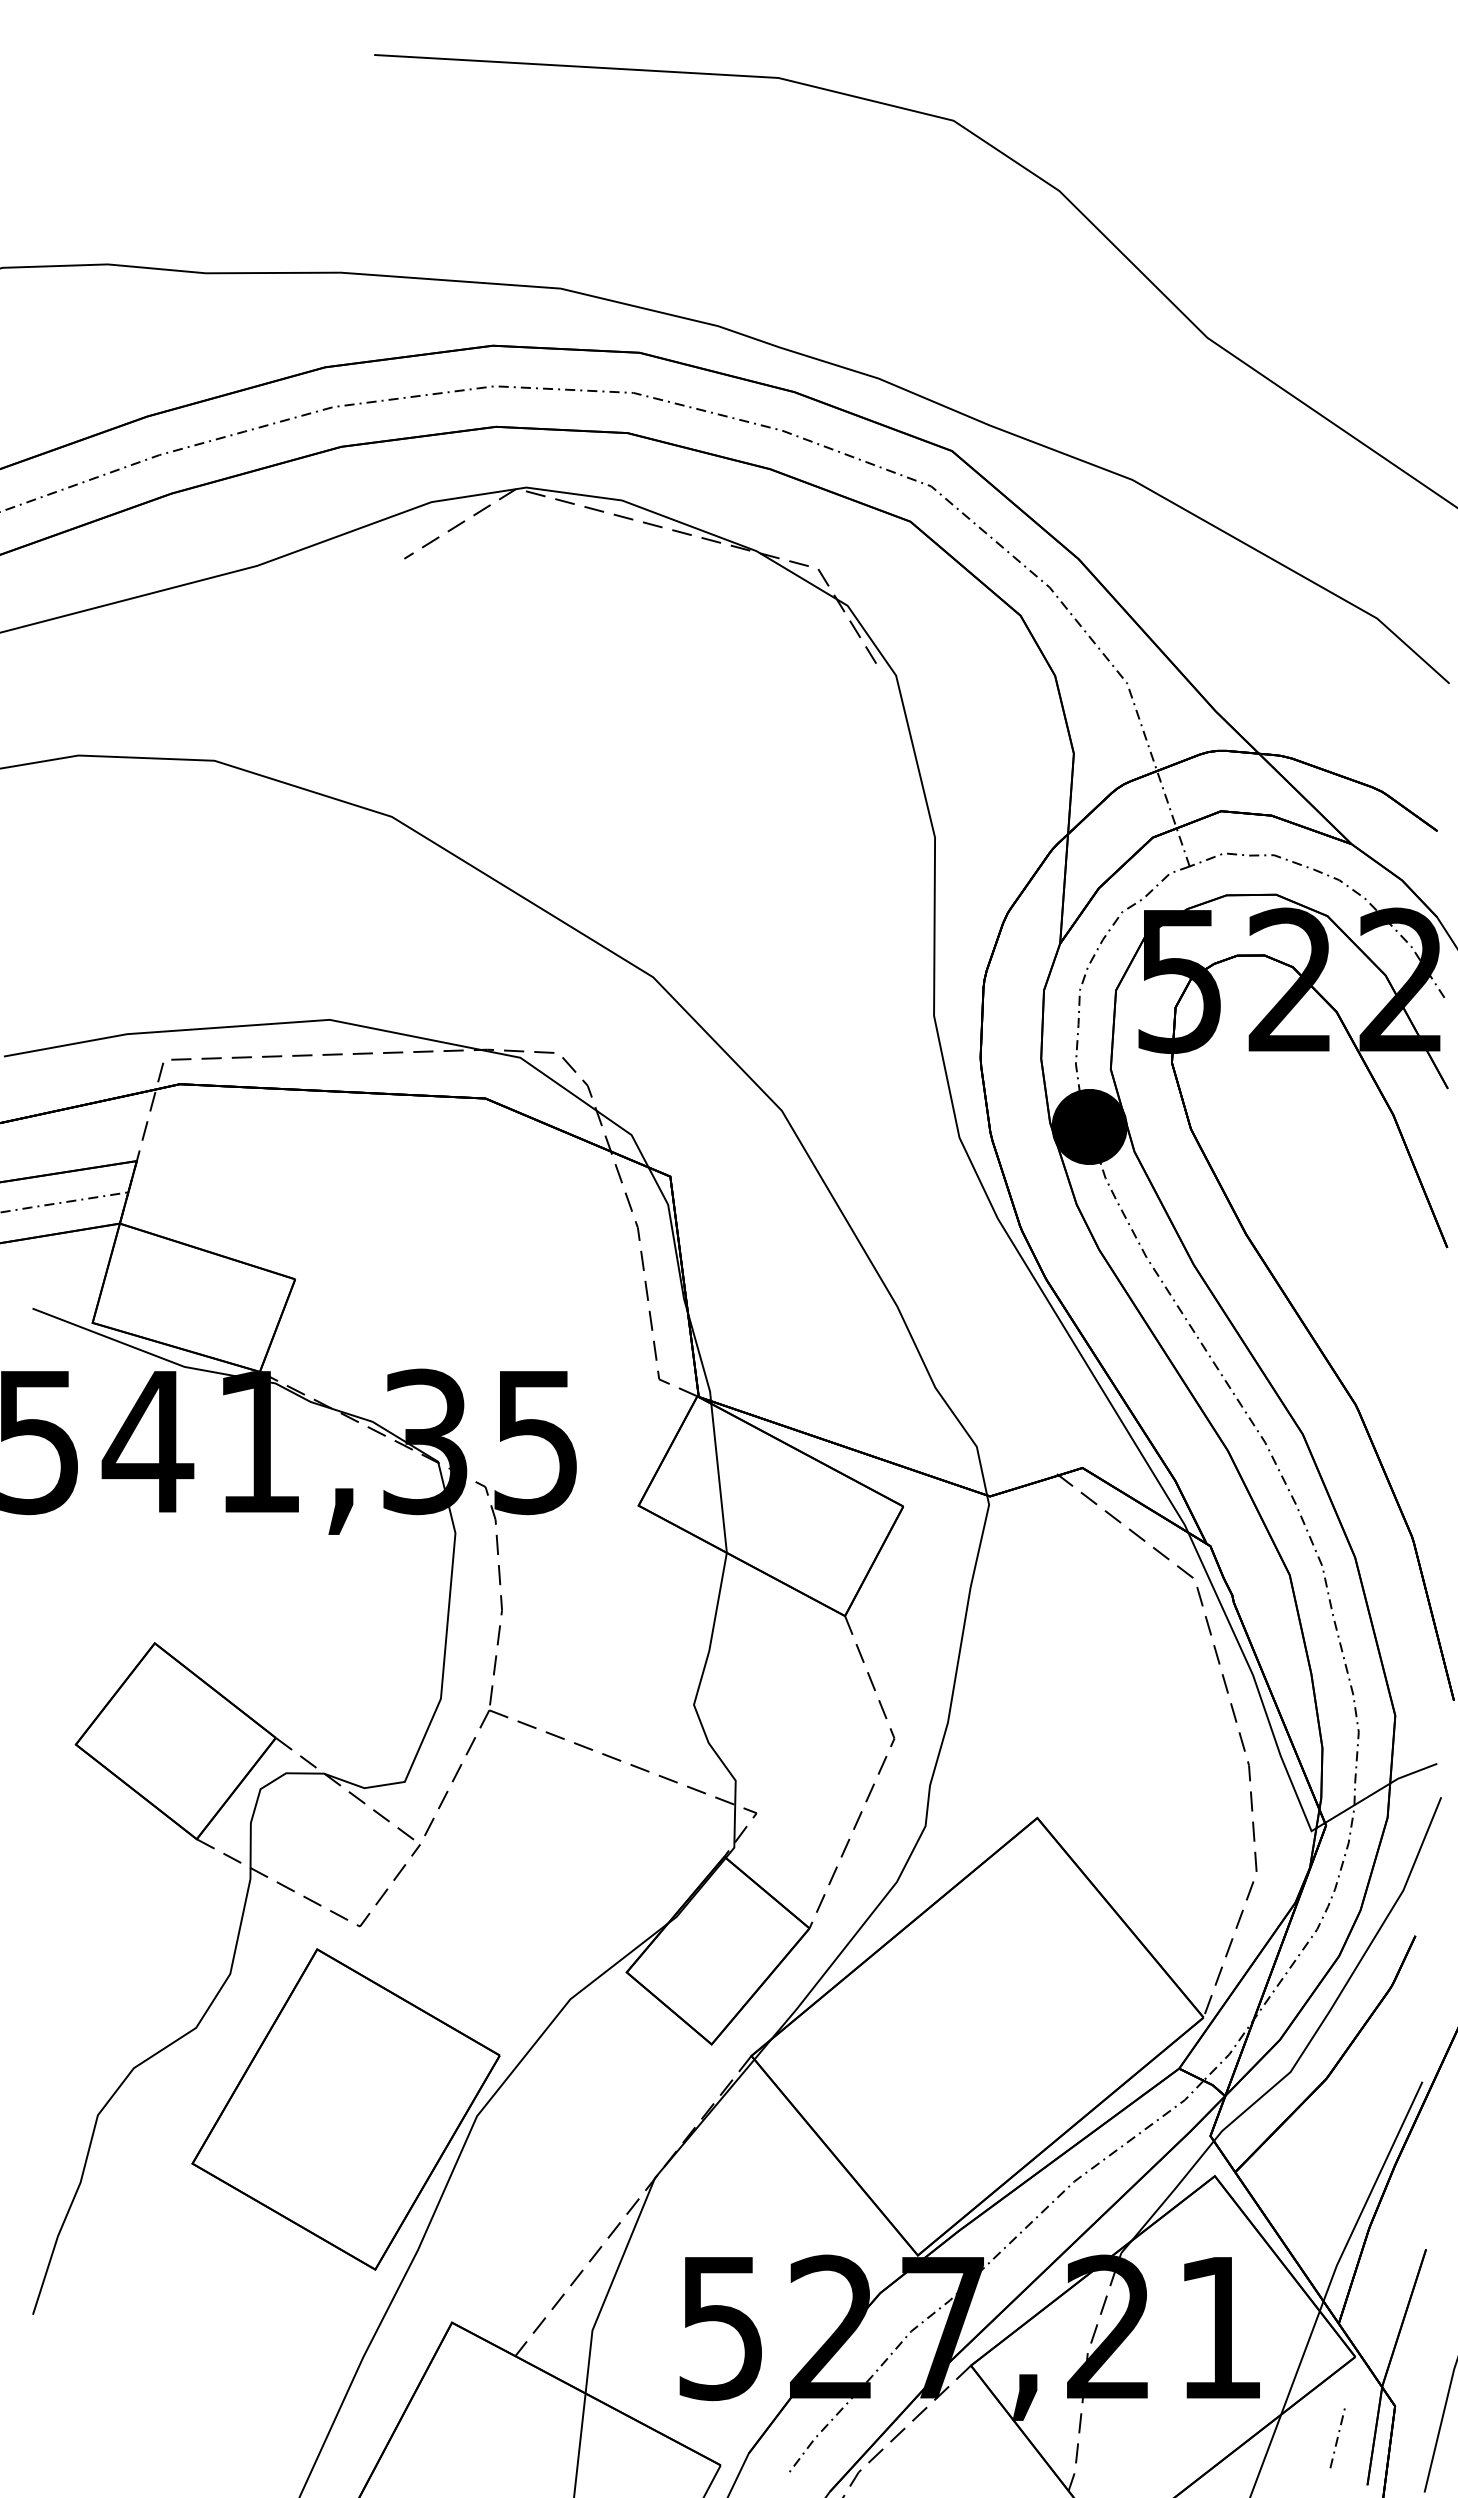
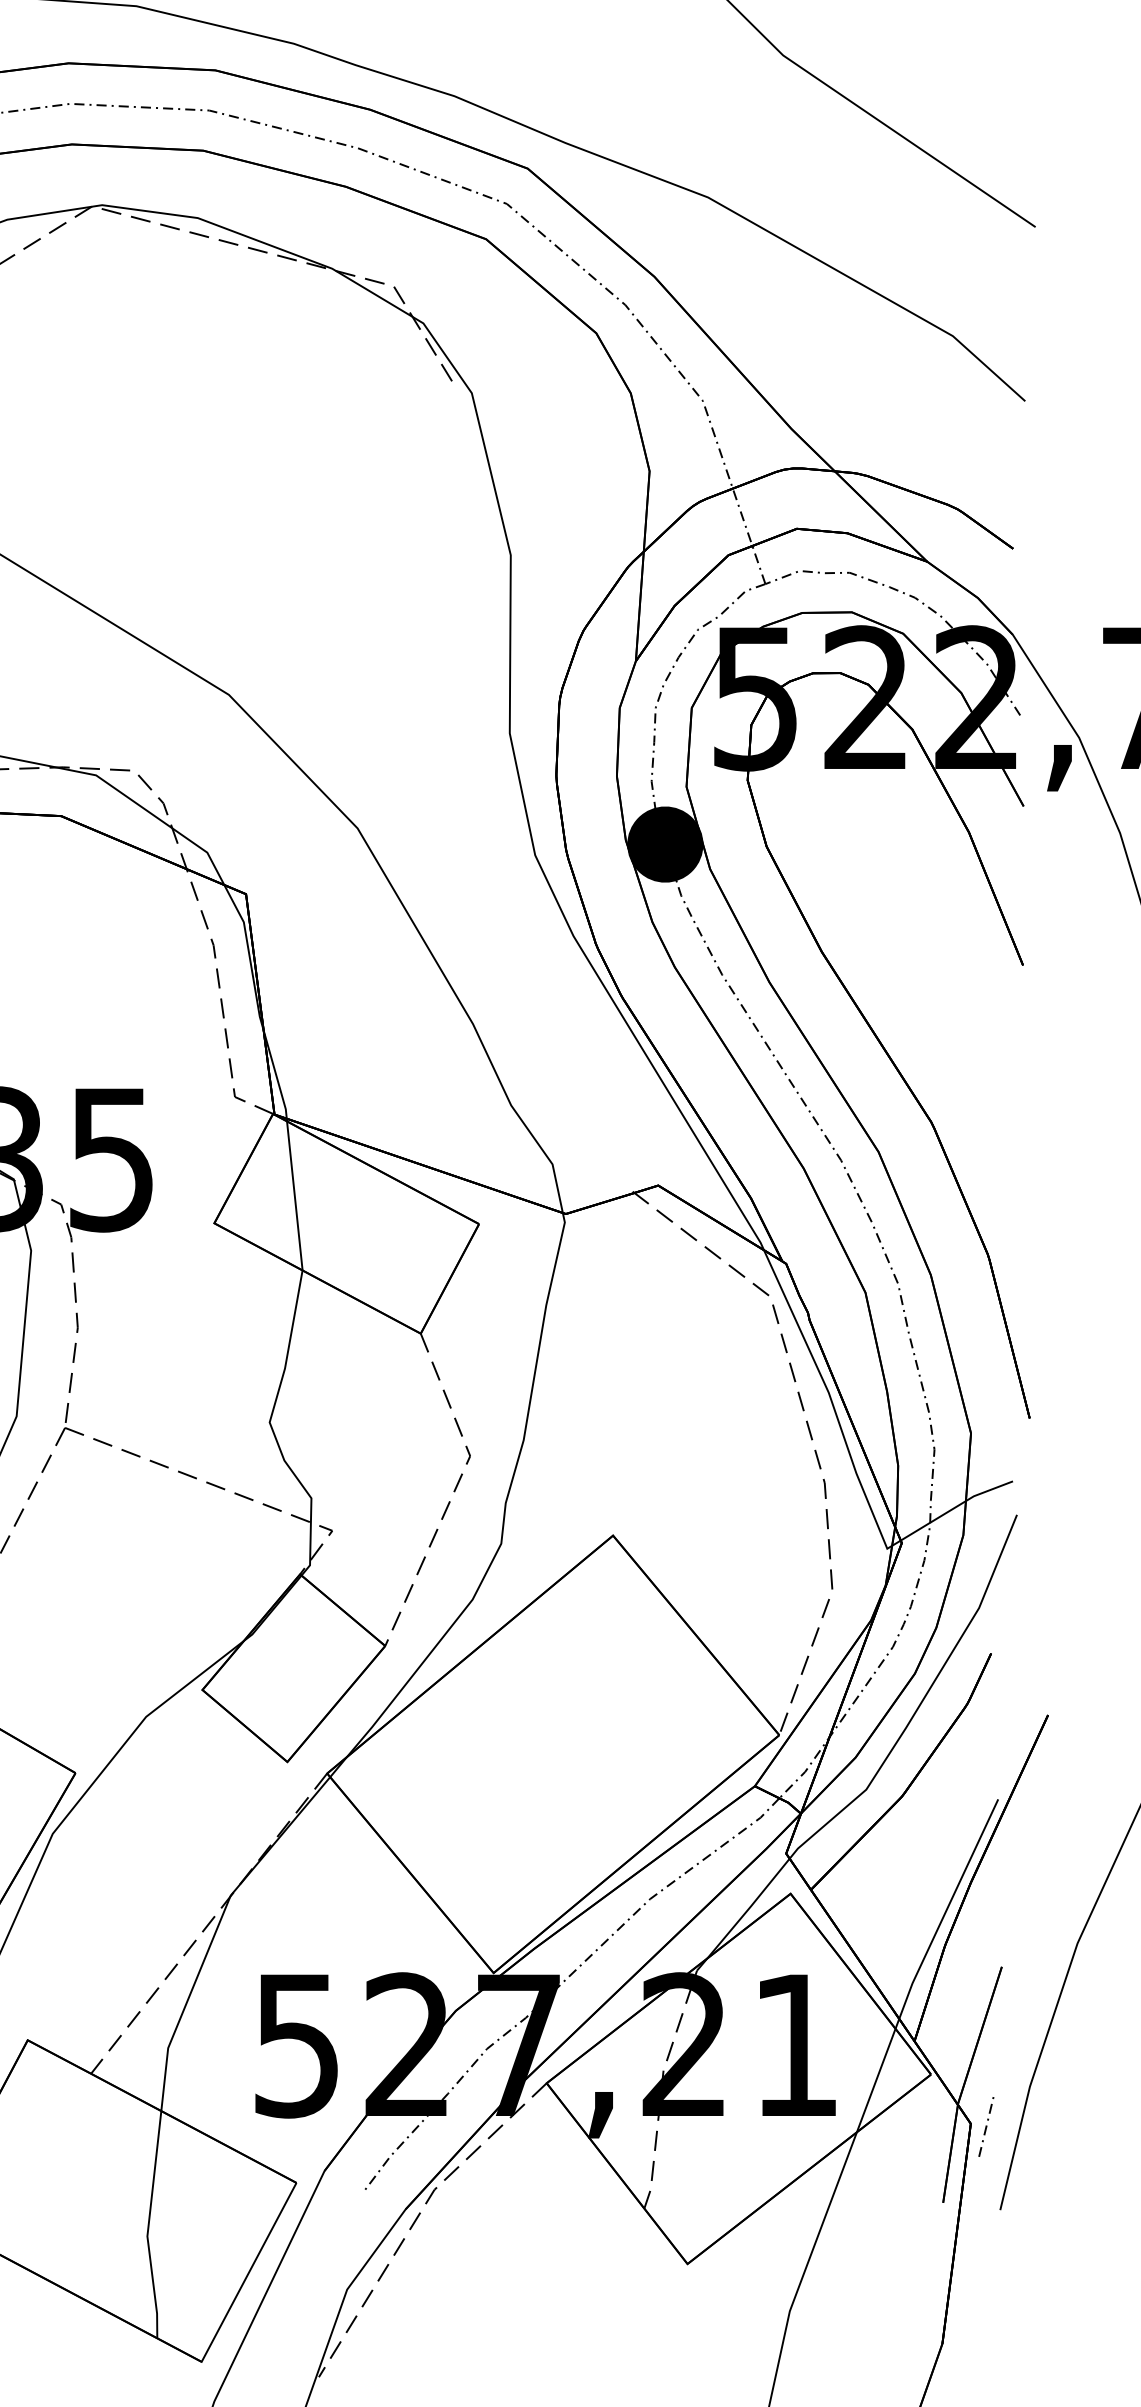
line: (1337, 2438) -> (986, 2127), moved

